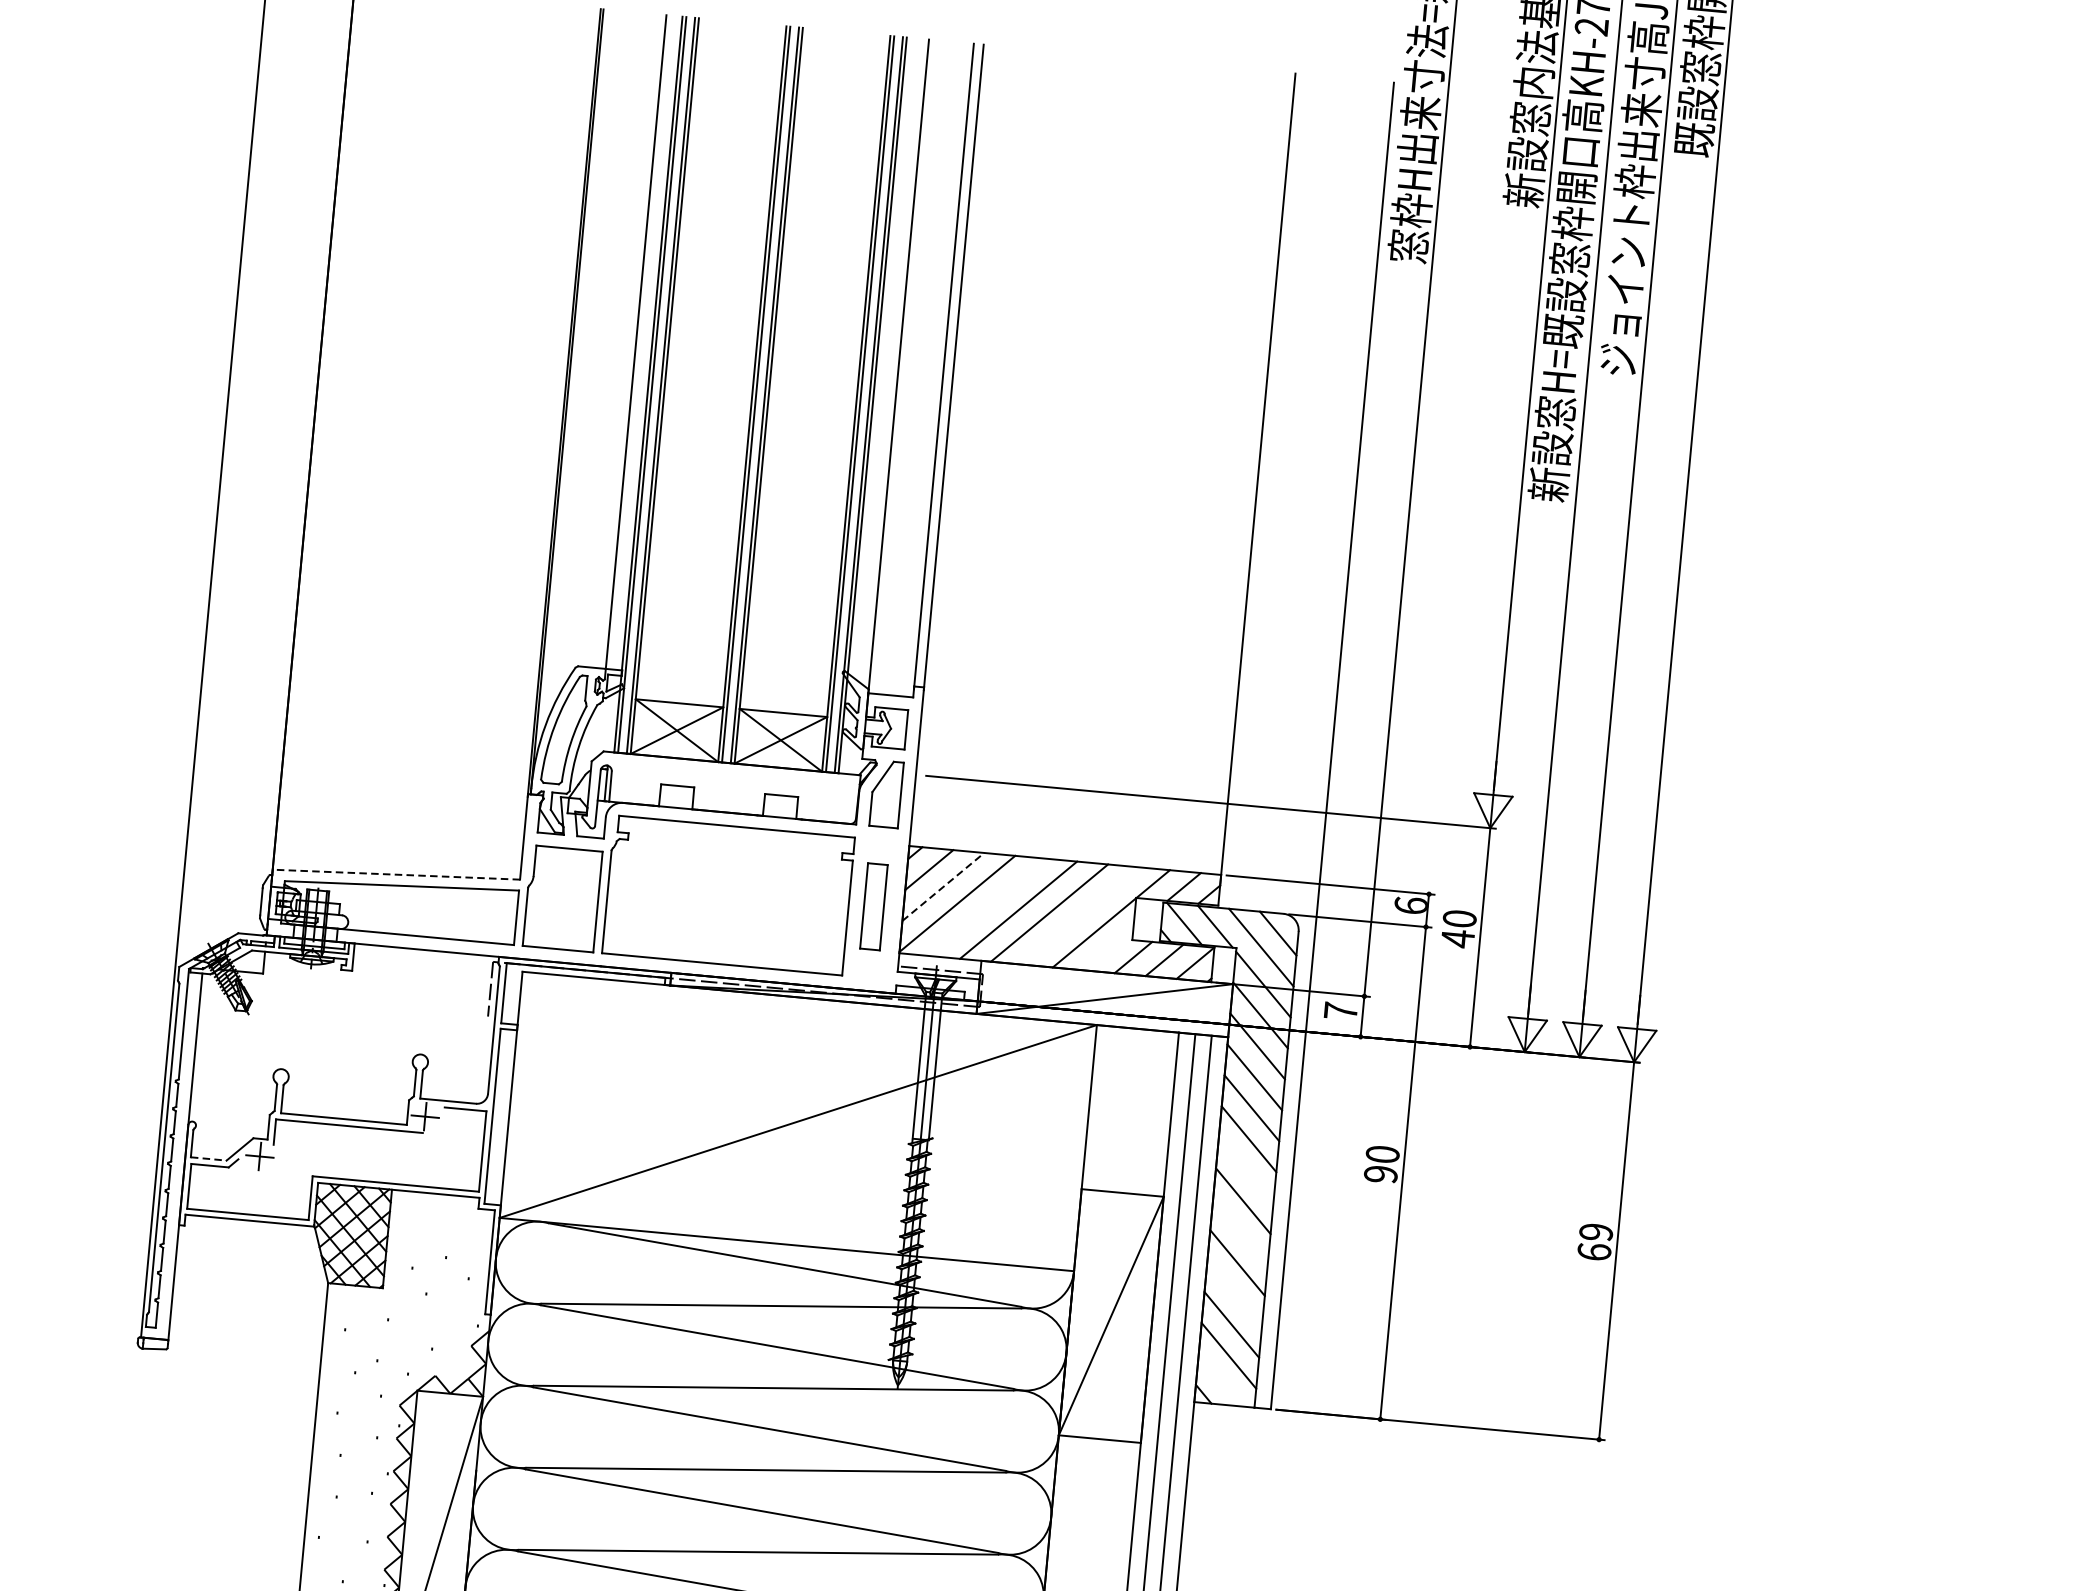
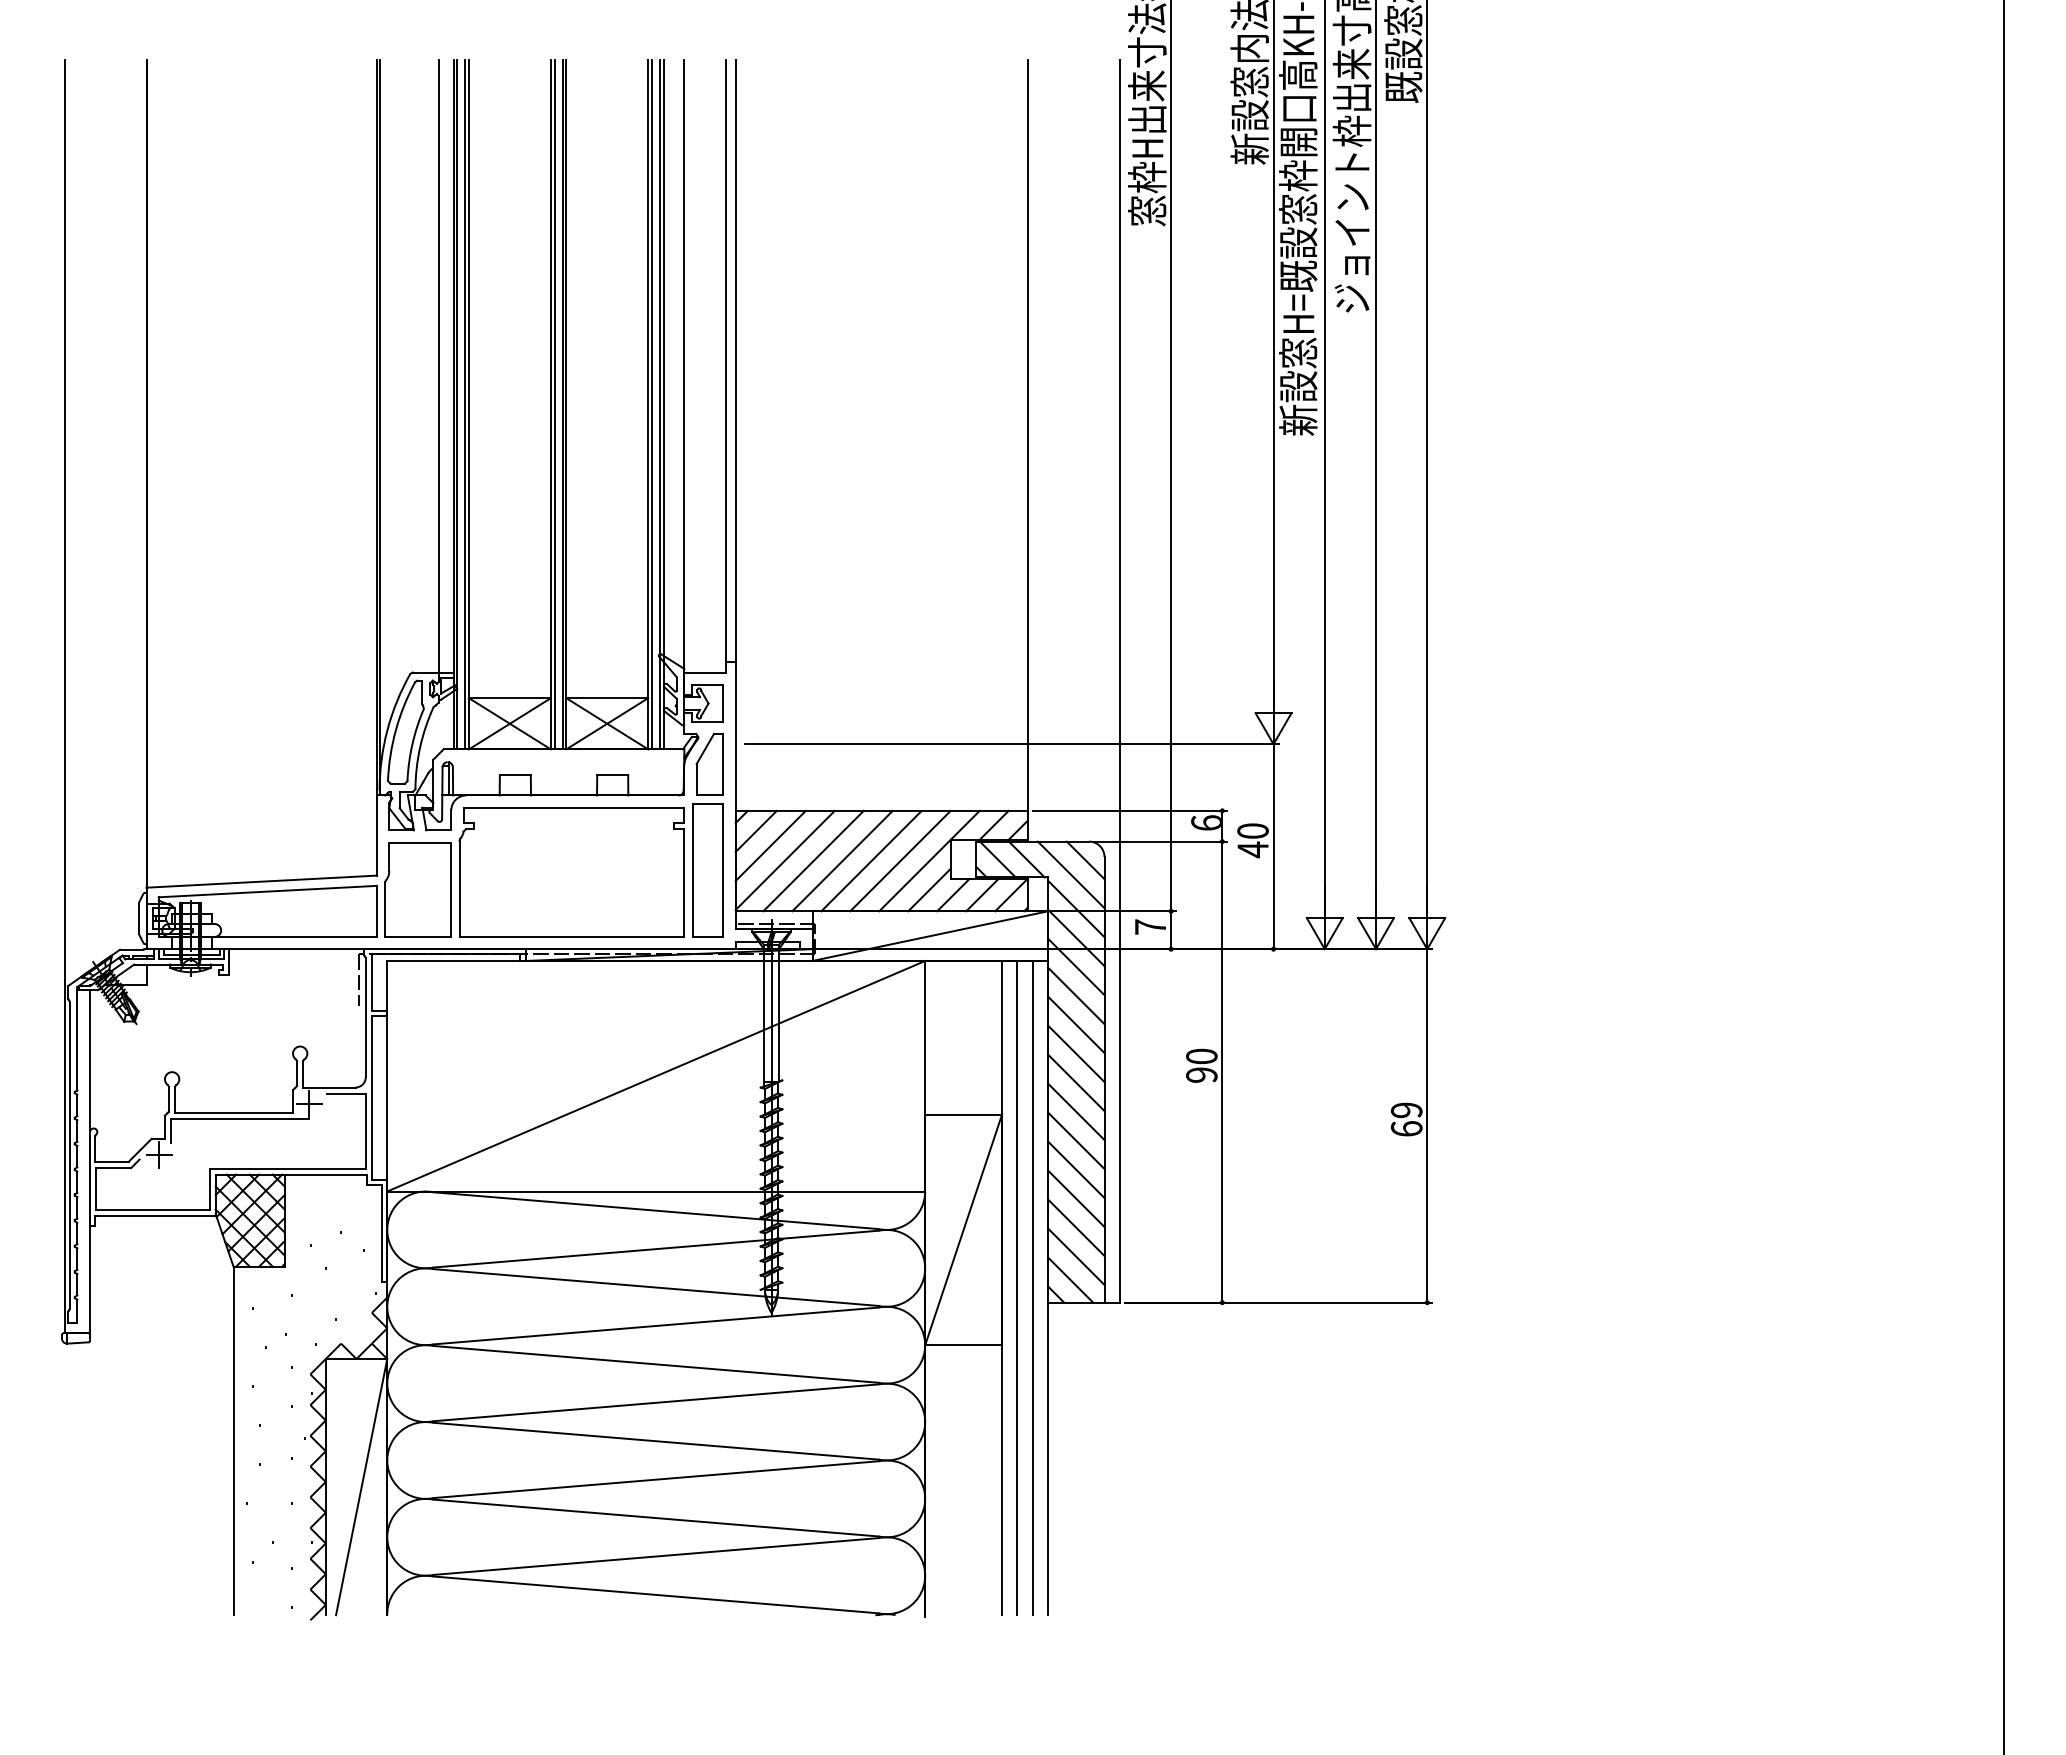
line: (396, 874) -> (261, 881), dashed -> solid
line: (943, 886) -> (770, 845), dashed -> solid
part: (873, 906) -> (707, 870), size x1.67
line: (987, 906) -> (813, 860), added
line: (1080, 915) -> (900, 860), added
line: (1108, 949) -> (929, 889), added
line: (209, 1158) -> (112, 1161), dashed -> solid
line: (1246, 1169) -> (1076, 1082), added
line: (1240, 1231) -> (1076, 1140), added
line: (1234, 1293) -> (1076, 1198), added
line: (1220, 1379) -> (1070, 1279), added

